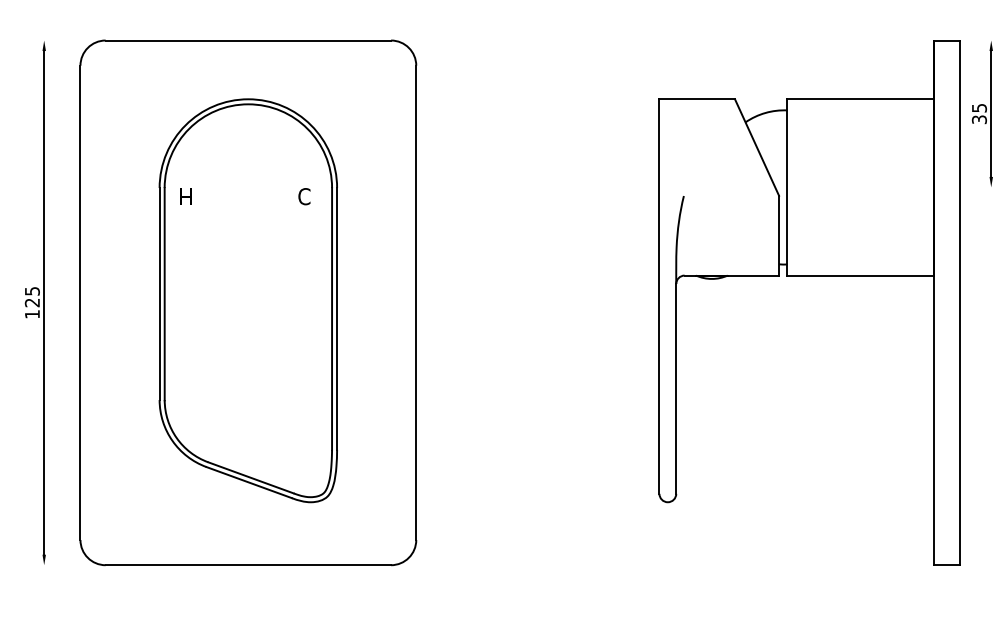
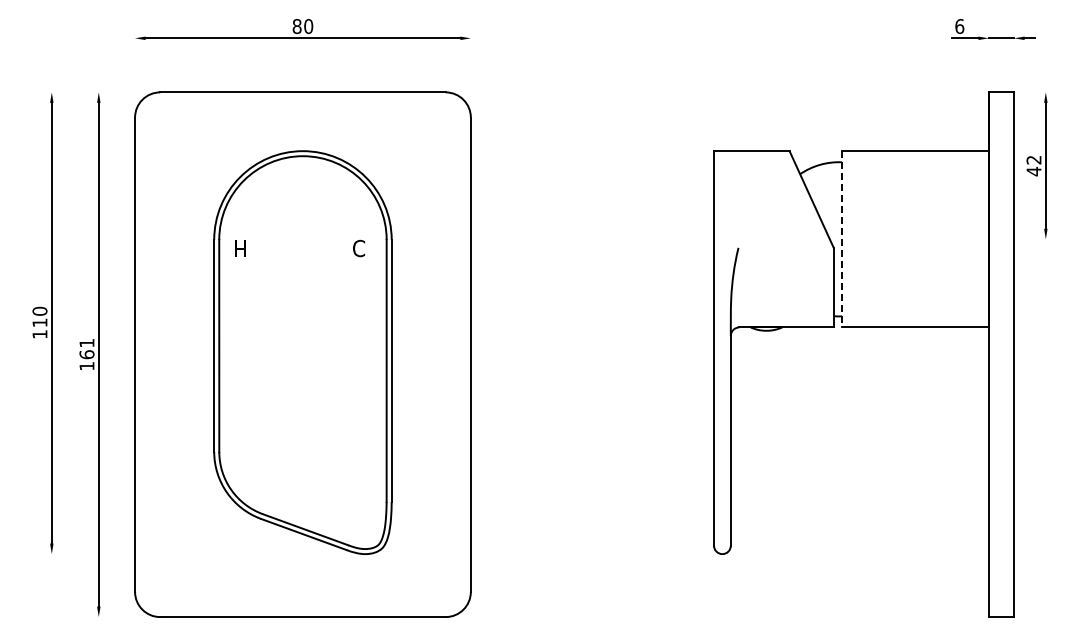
text: (978, 114) -> (1033, 166), 35 -> 42
line: (787, 187) -> (842, 239), solid -> dashed
text: (31, 297) -> (86, 349), 125 -> 161

